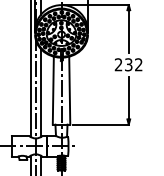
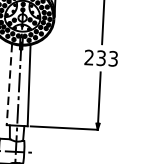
text: (138, 64) -> (113, 58), 232 -> 233
line: (53, 90) -> (9, 84), solid -> dashed

